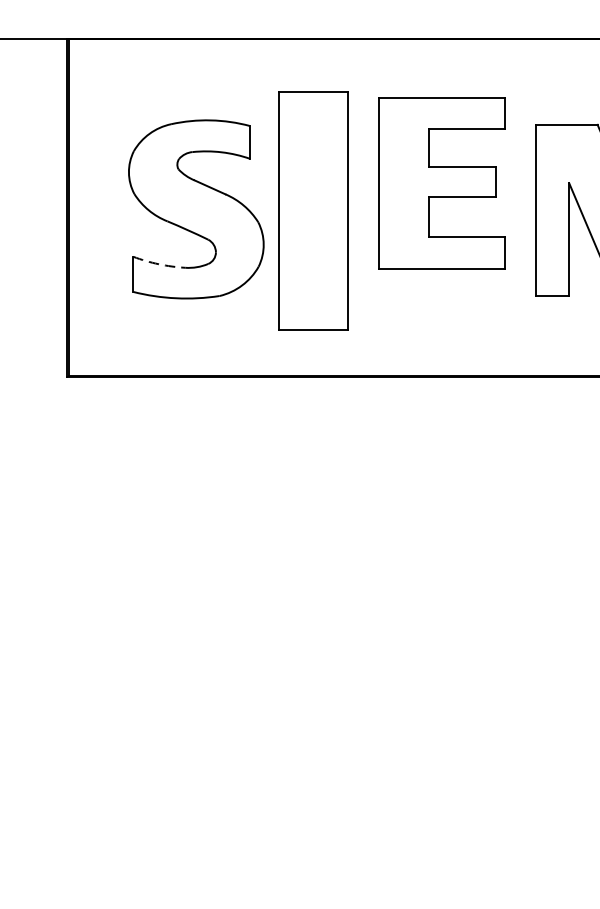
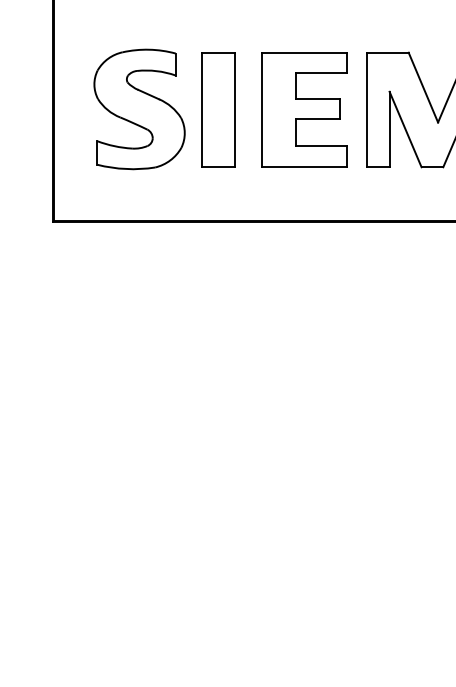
part: (442, 182) -> (304, 109), moved
part: (314, 209) -> (218, 109), size x0.71
arc: (158, 264) -> (114, 146), dashed -> solid

